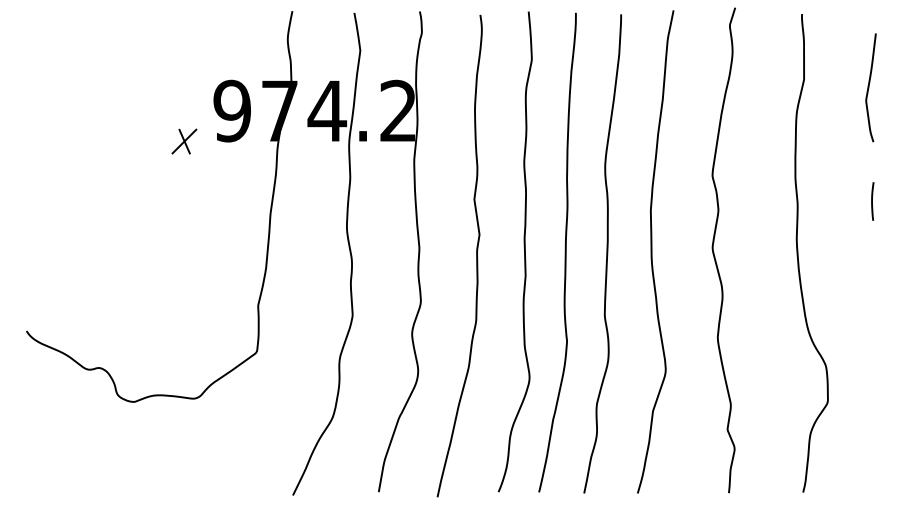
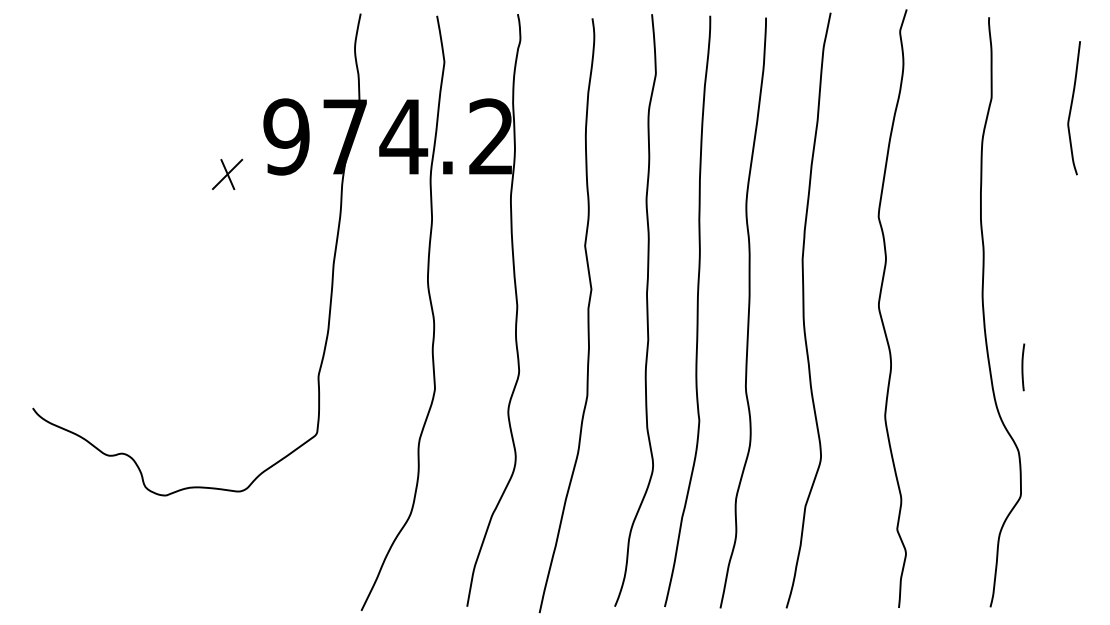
curve: (872, 201) -> (1023, 367), moved

